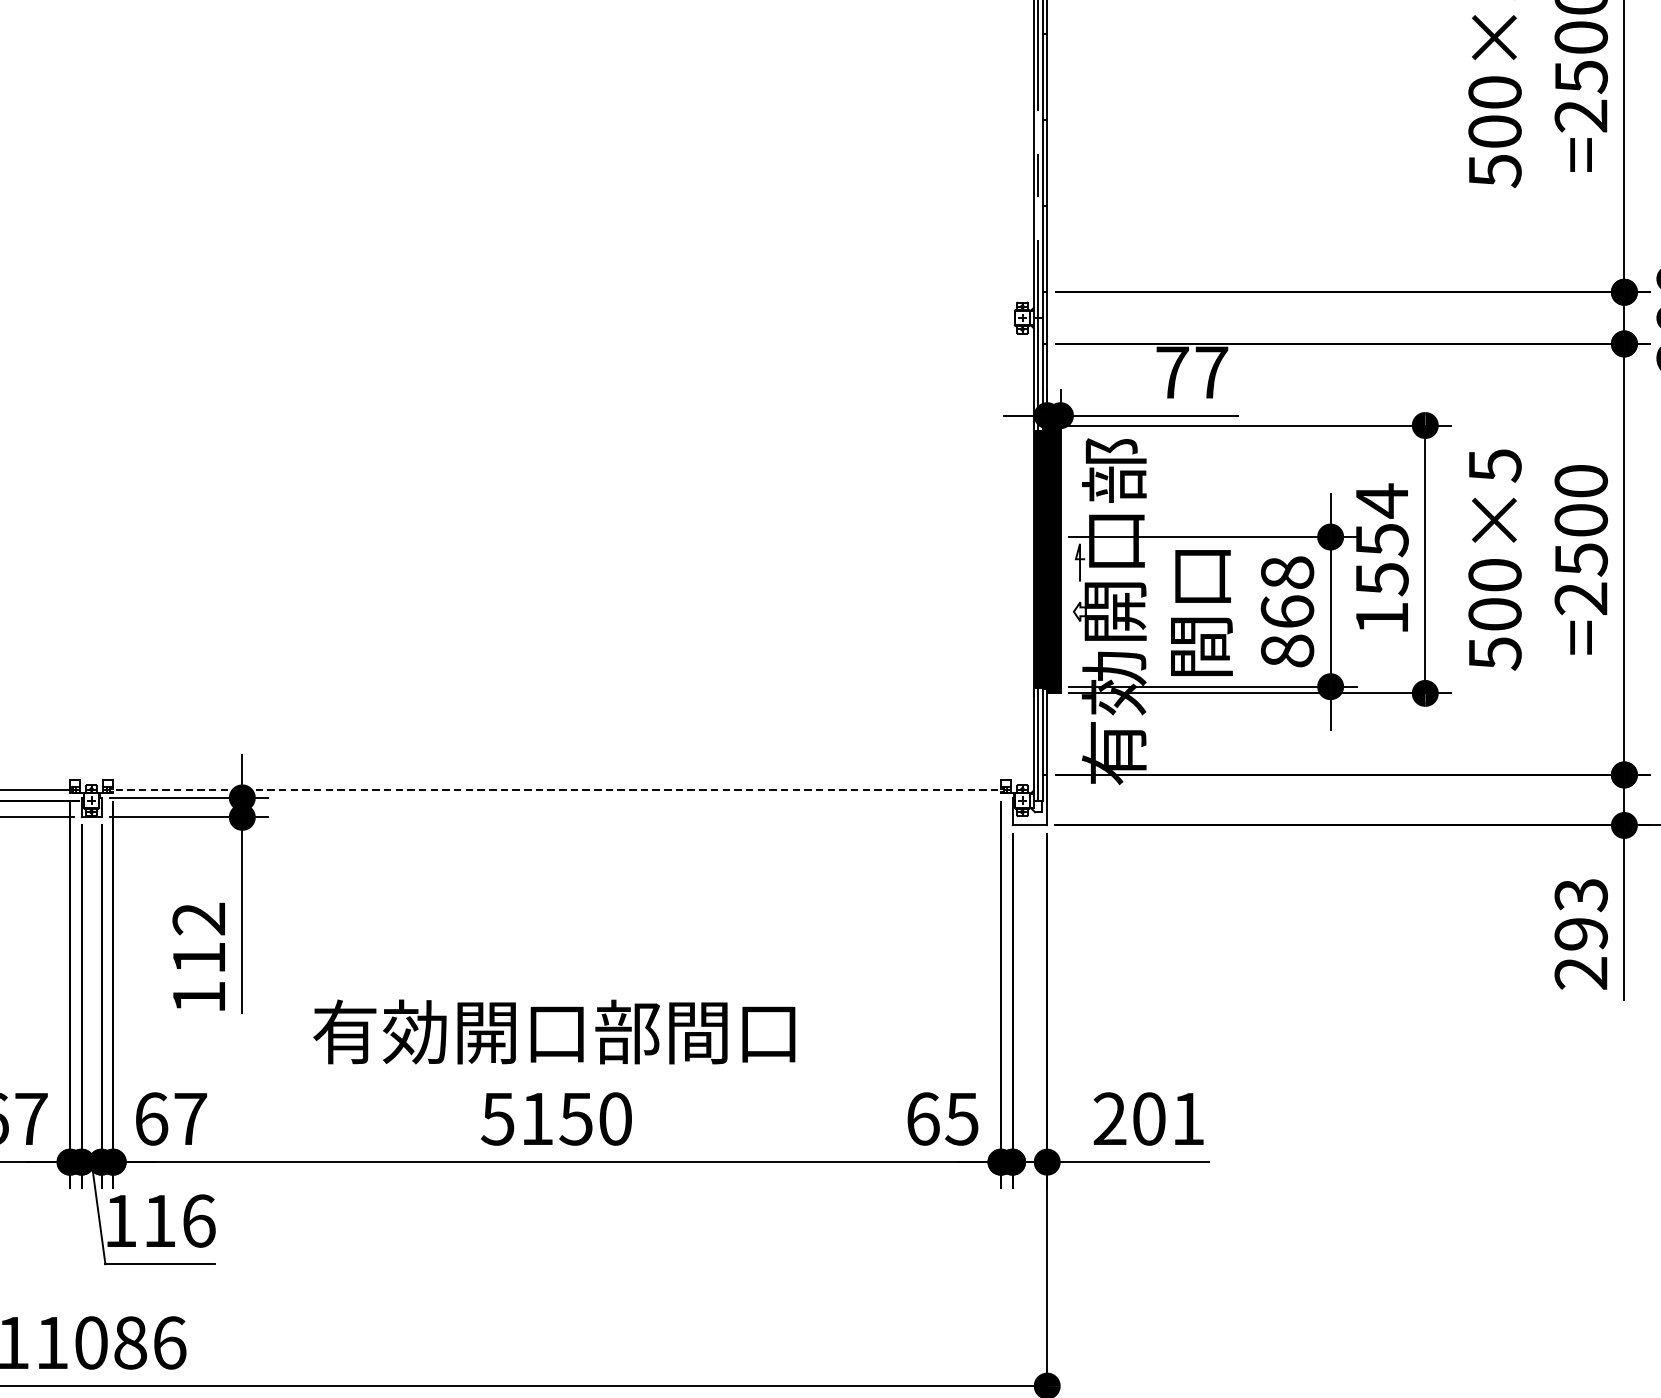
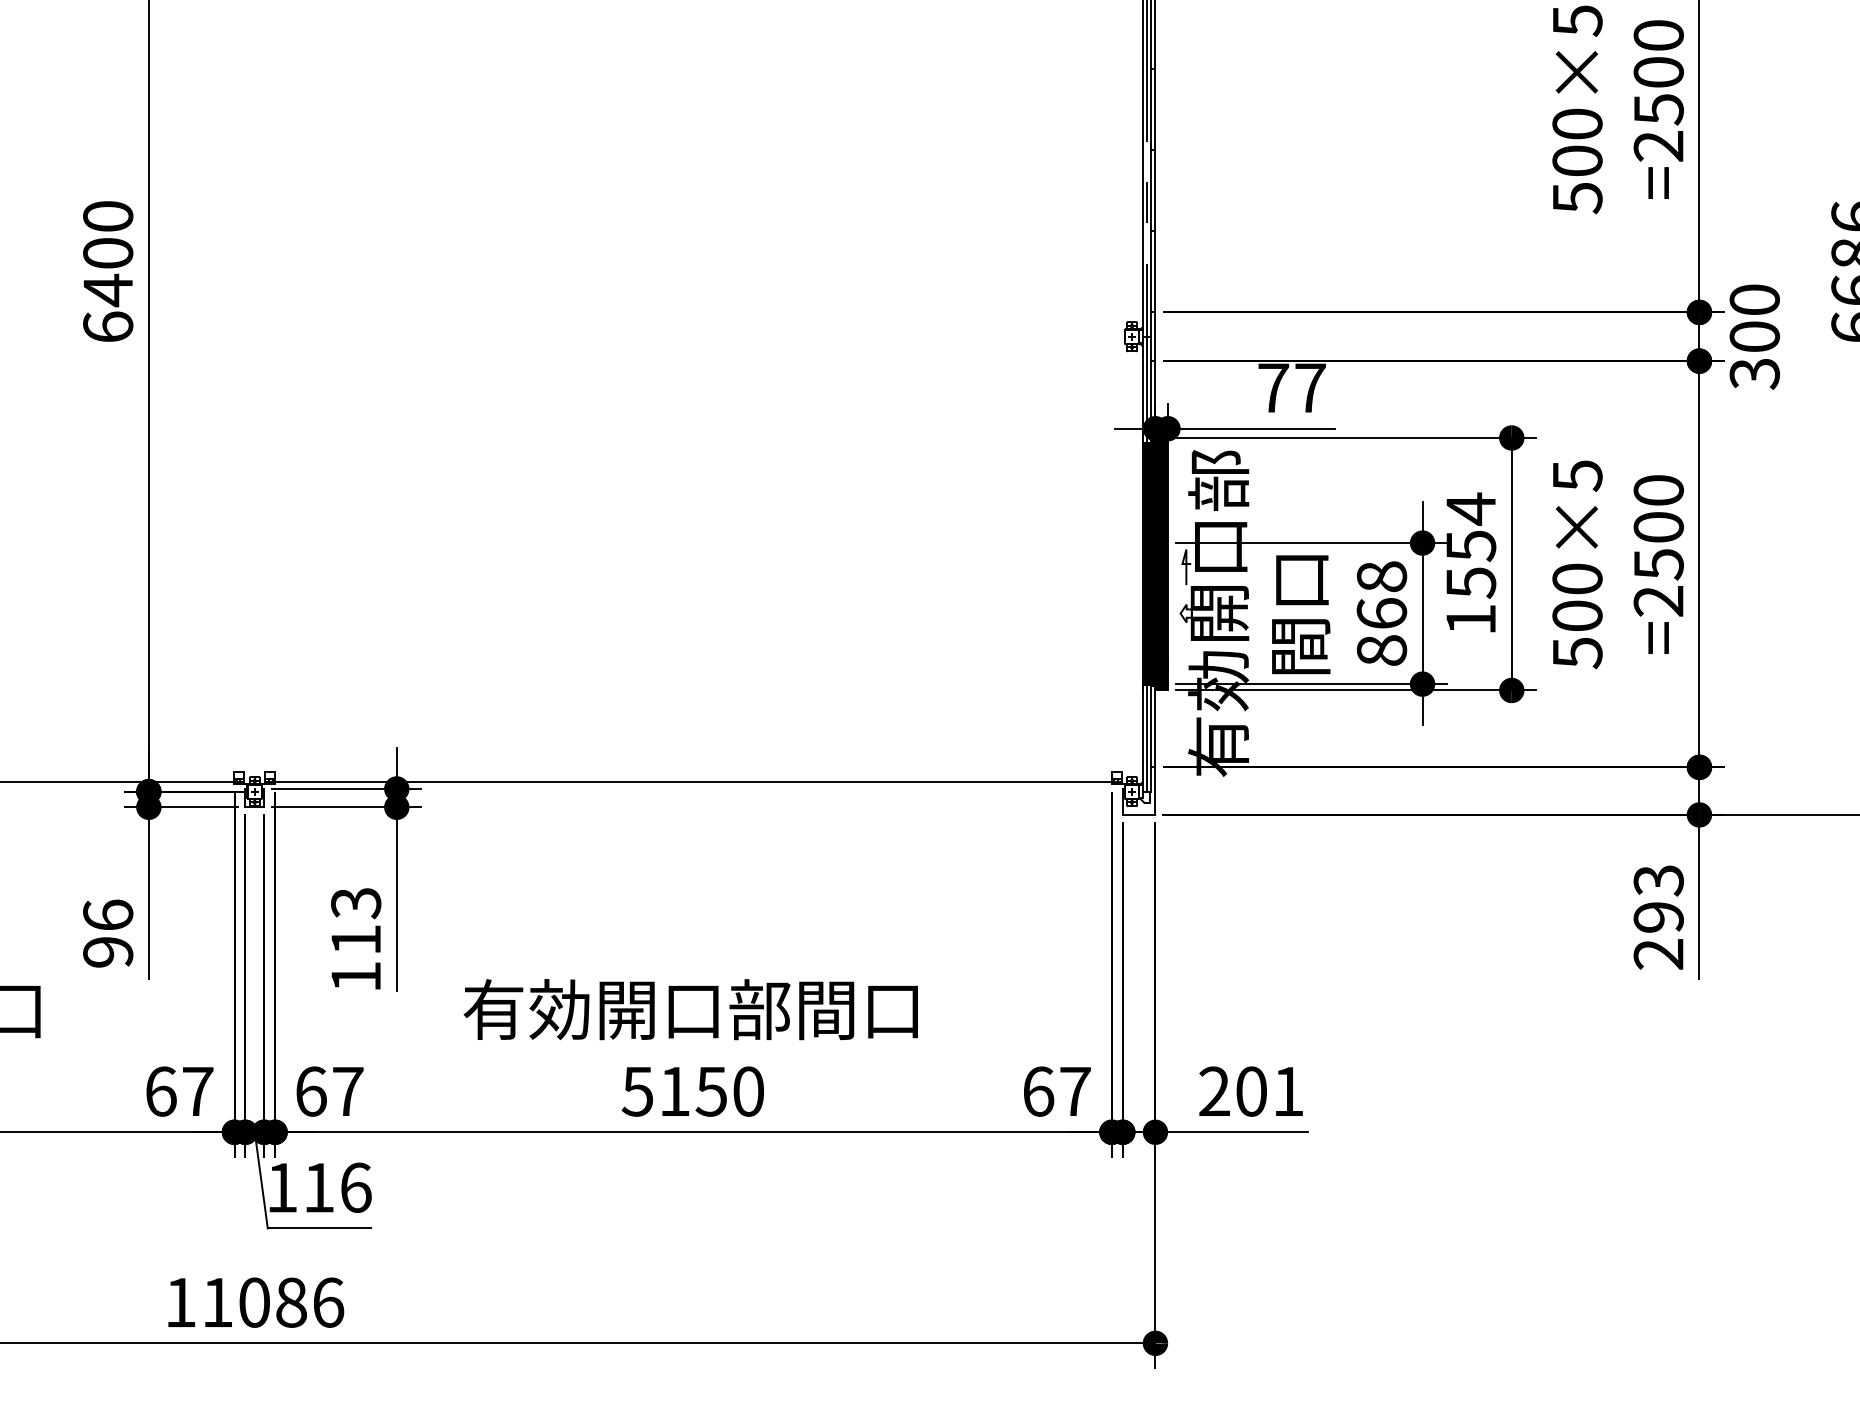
line: (557, 789) -> (693, 781), dashed -> solid
text: (199, 919) -> (356, 903), 112 -> 113
text: (961, 1118) -> (1074, 1091), 65 -> 67

